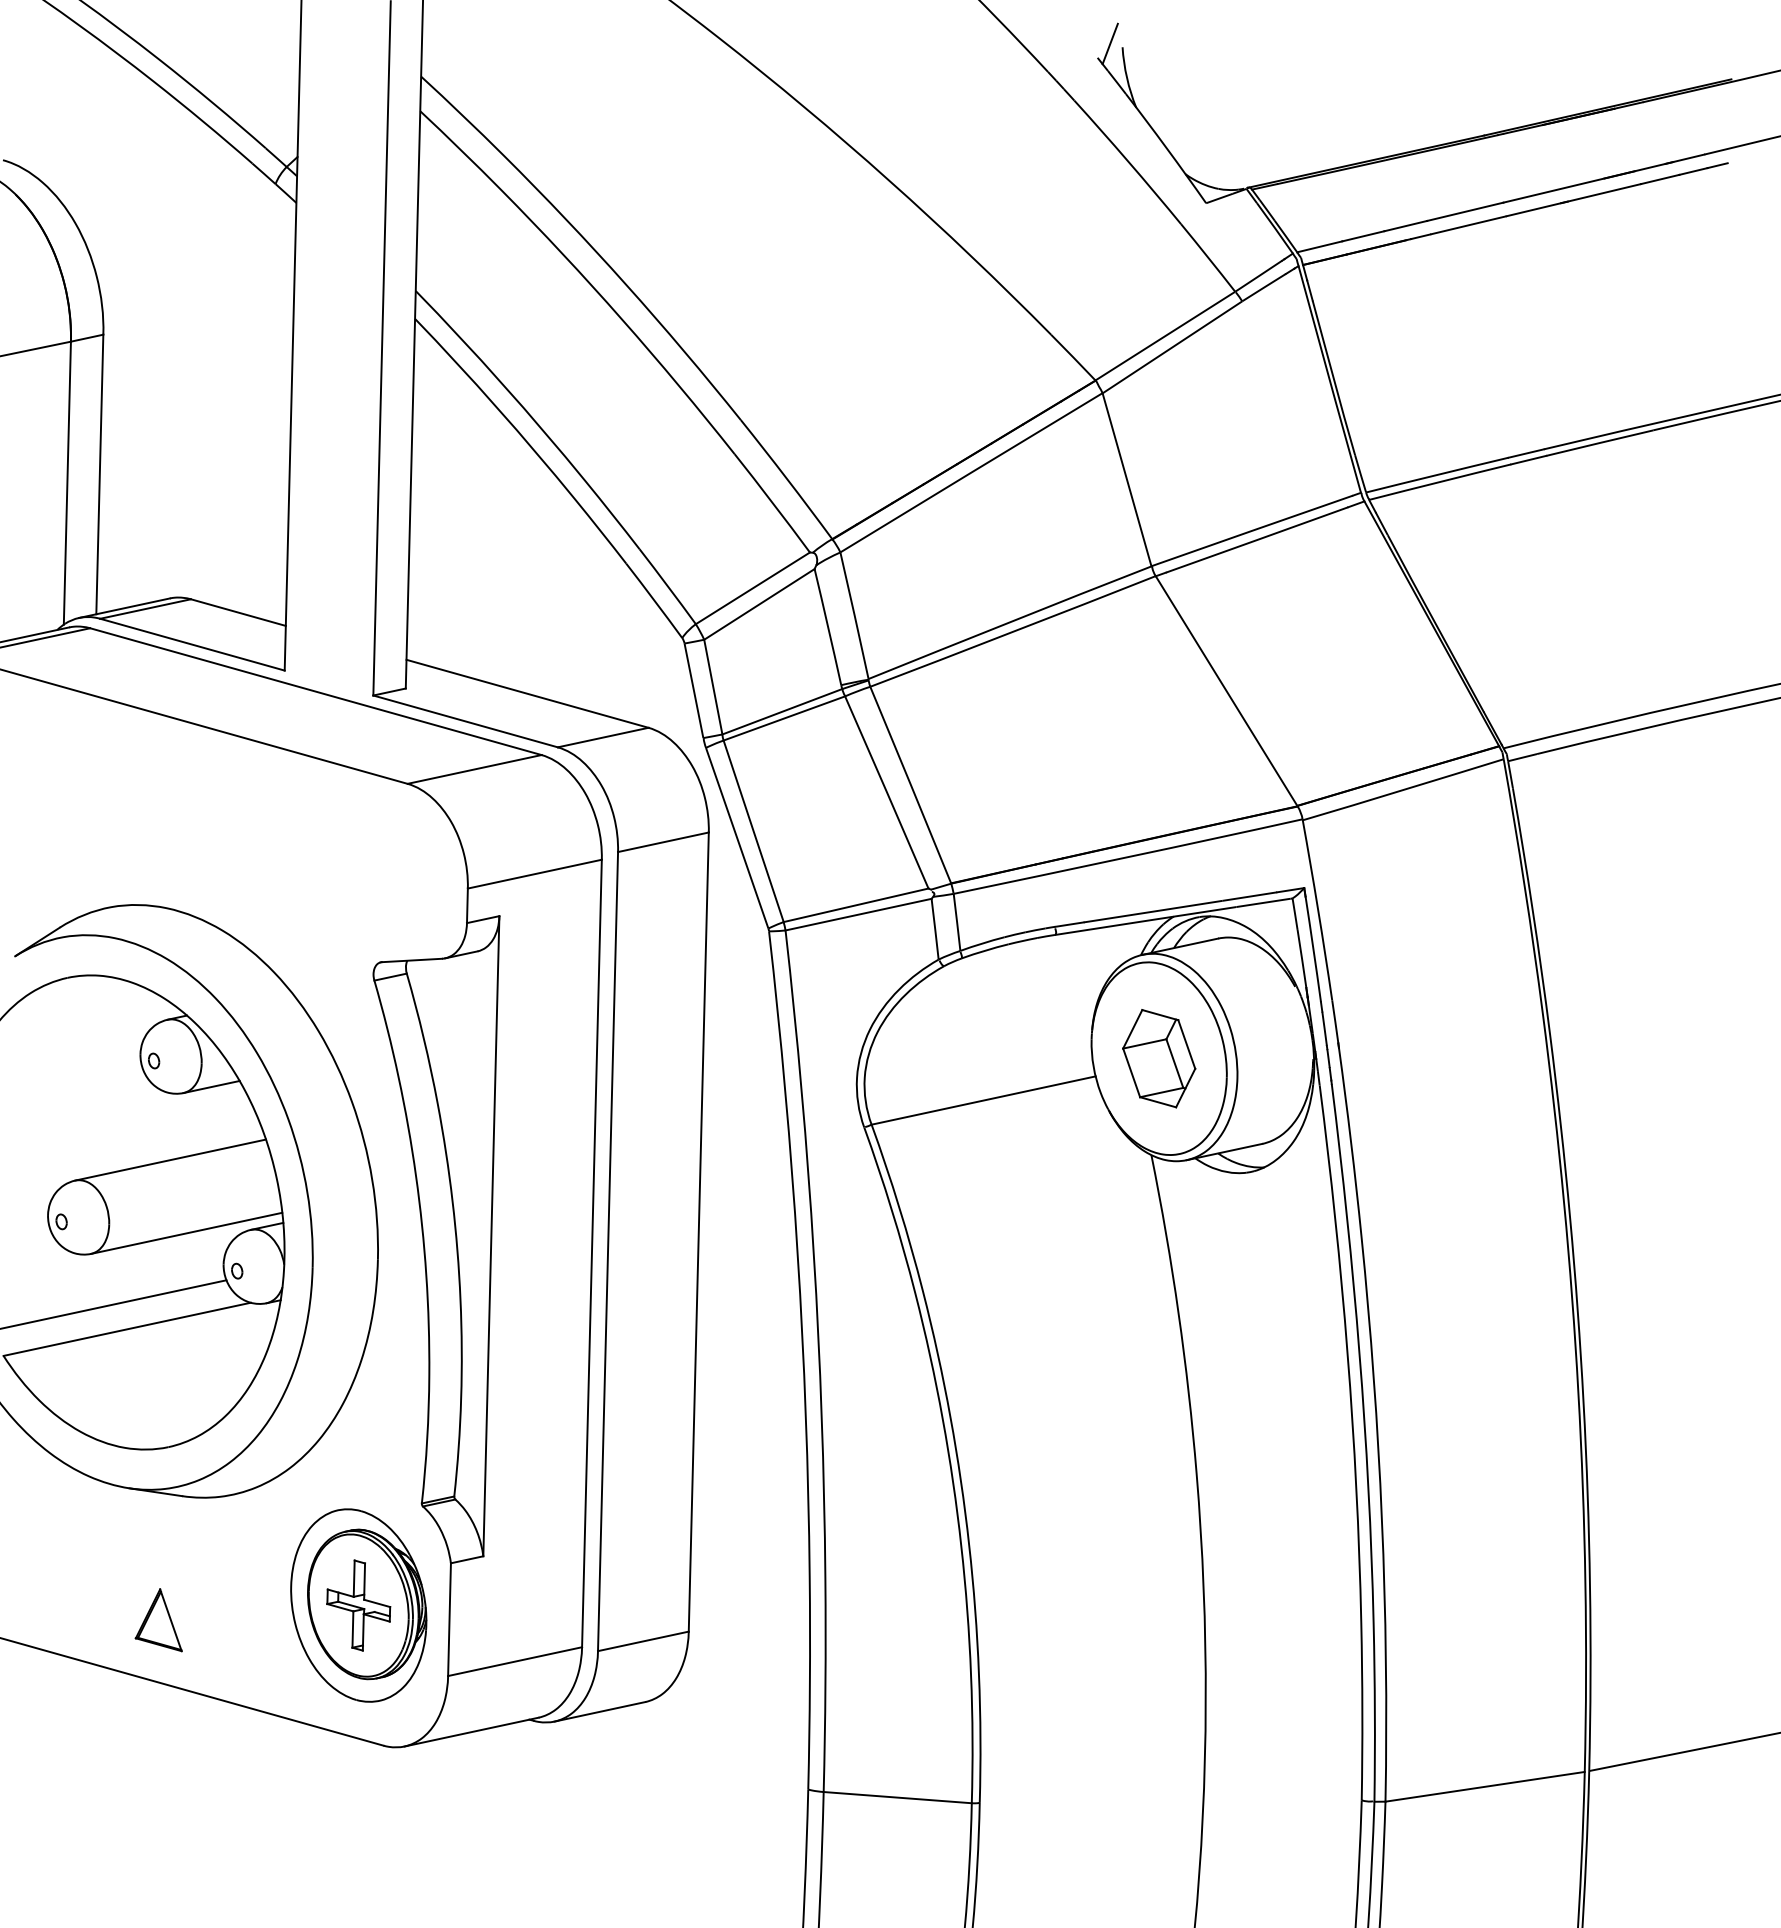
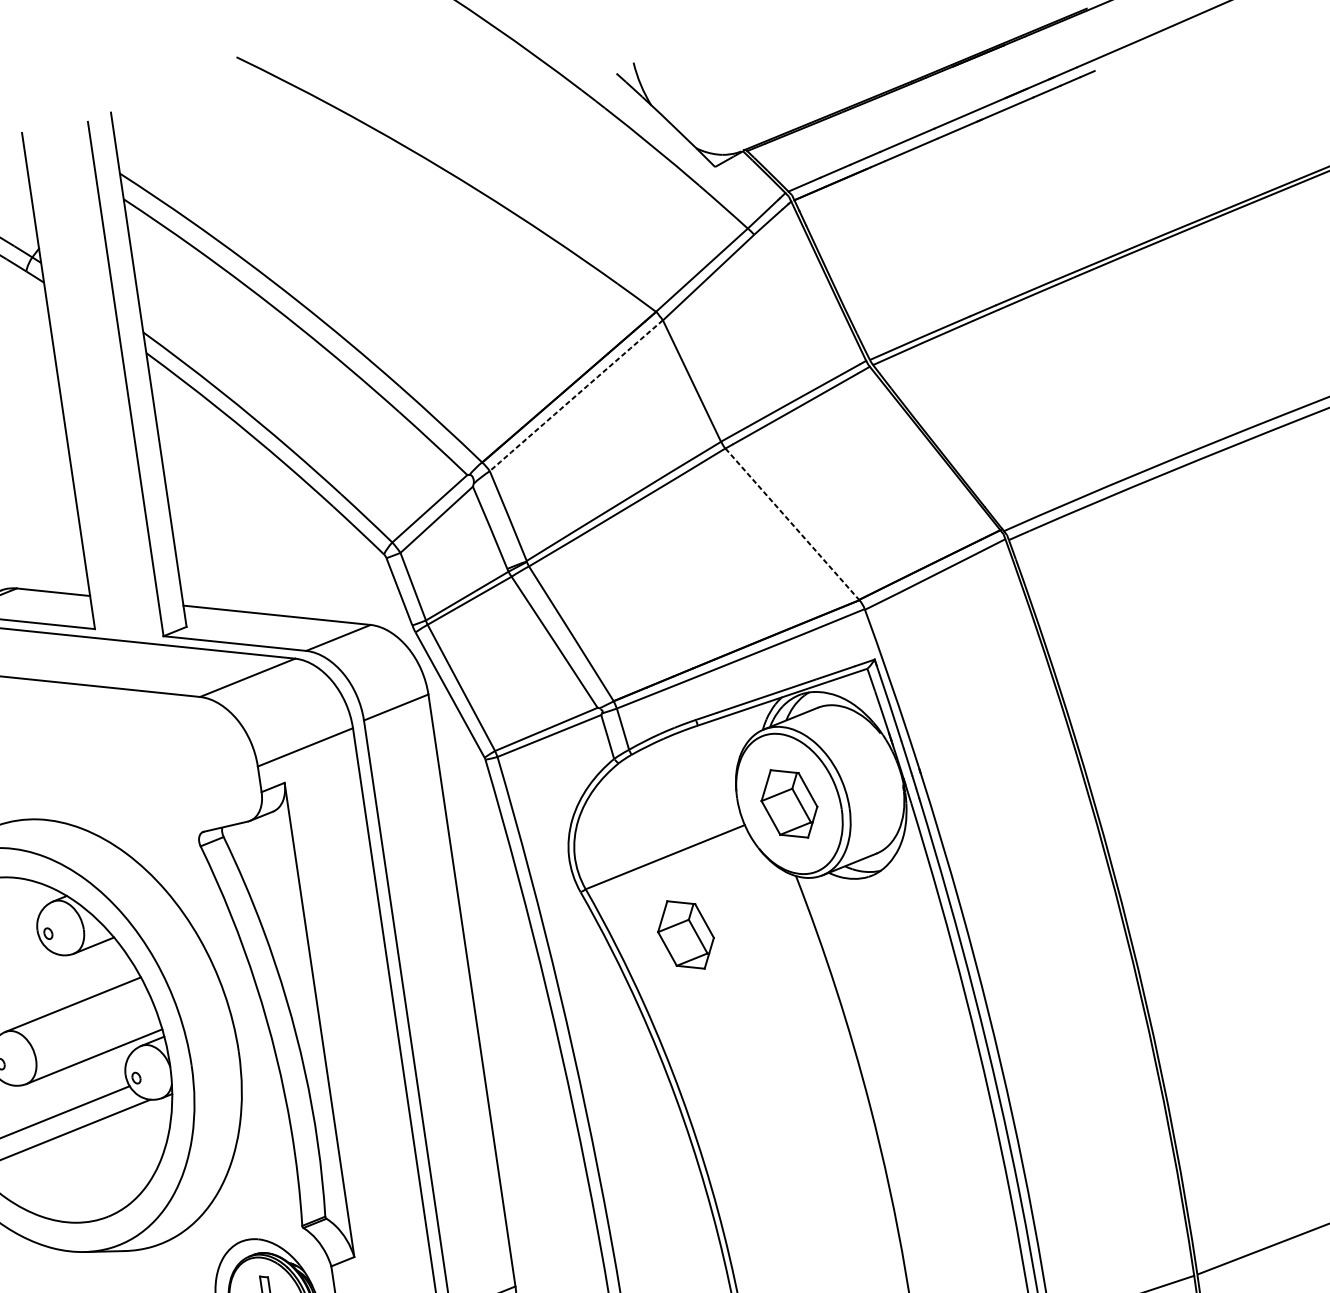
line: (1109, 43) -> (623, 61), removed
arc: (971, 472) -> (576, 395), solid -> dashed
line: (1226, 691) -> (792, 524), solid -> dashed
part: (993, 1207) -> (686, 934), added

